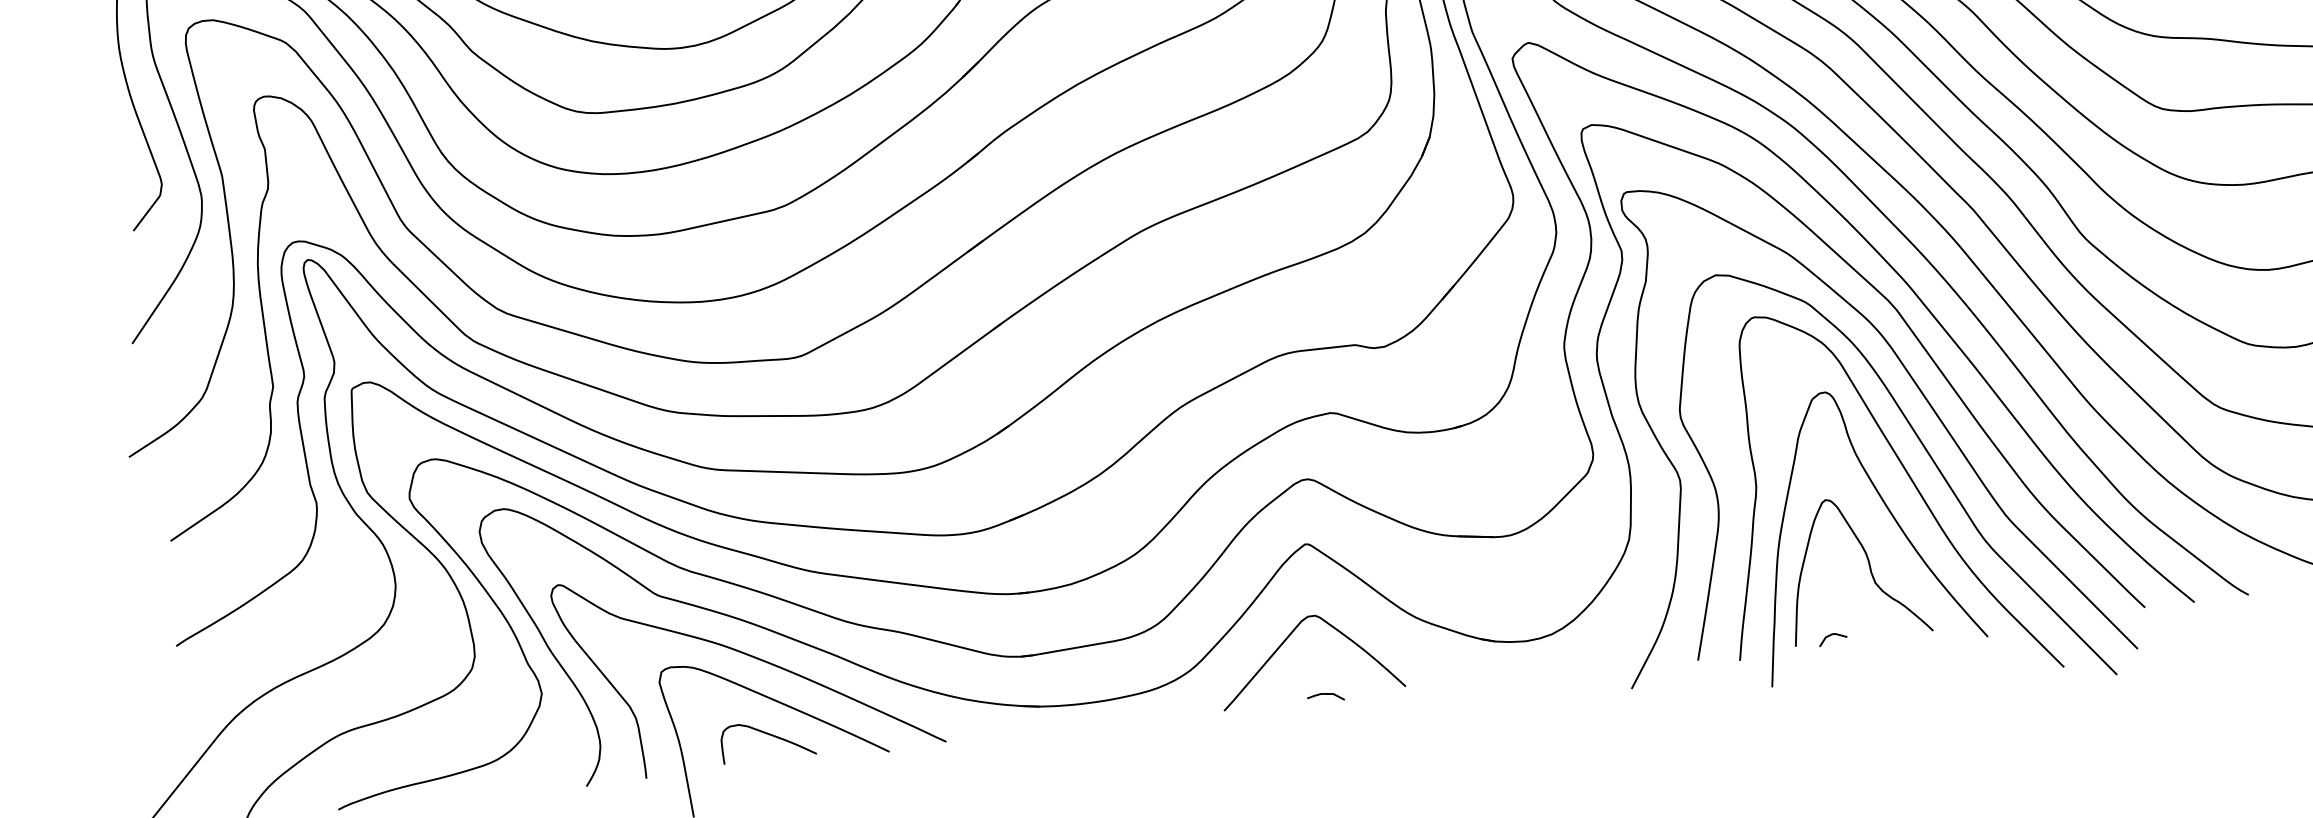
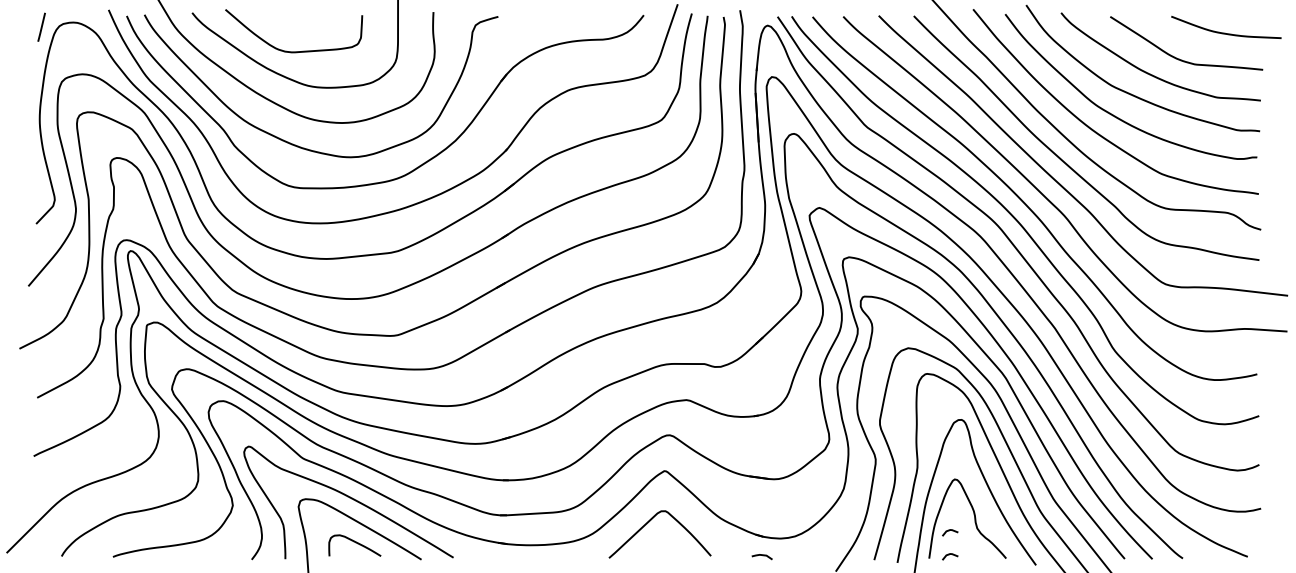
line: (1826, 594) -> (949, 531), added
line: (1326, 696) -> (762, 556), moved

